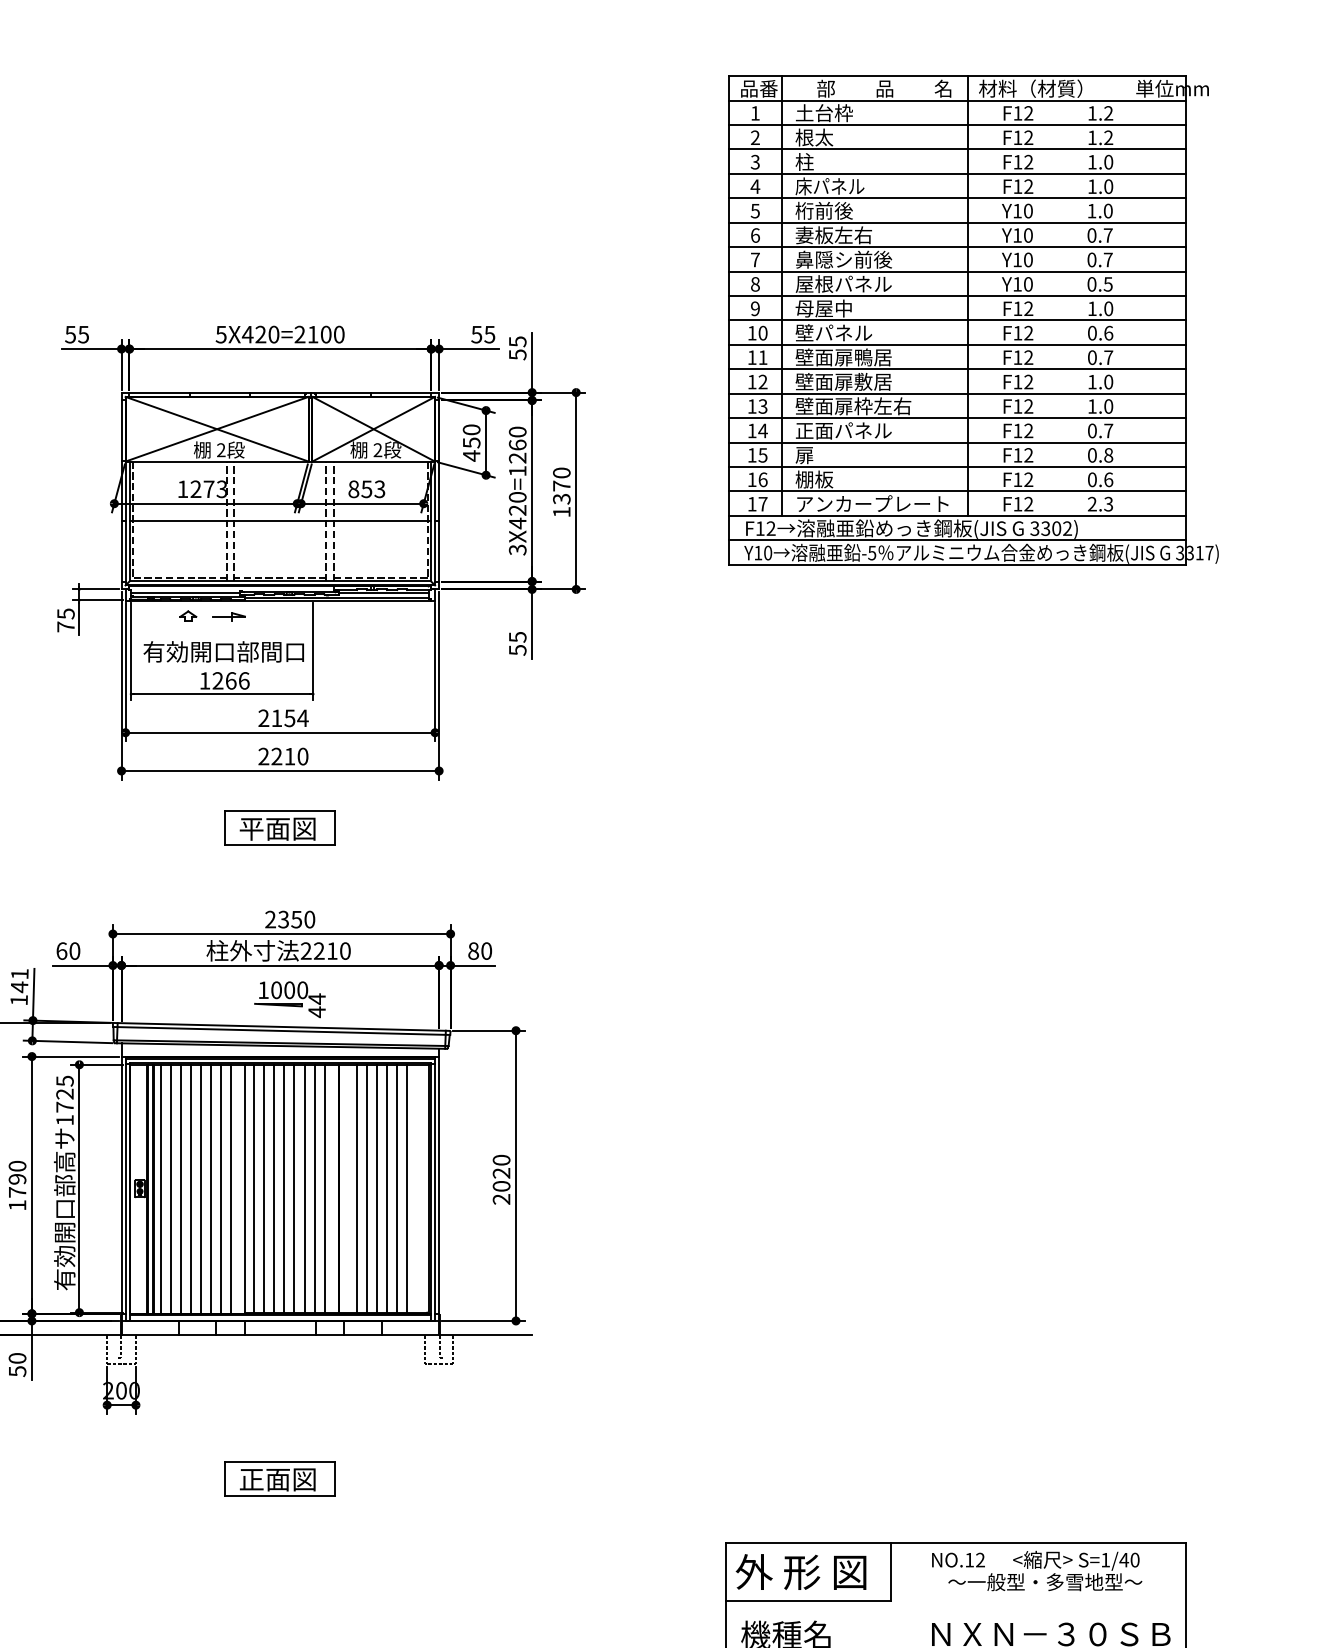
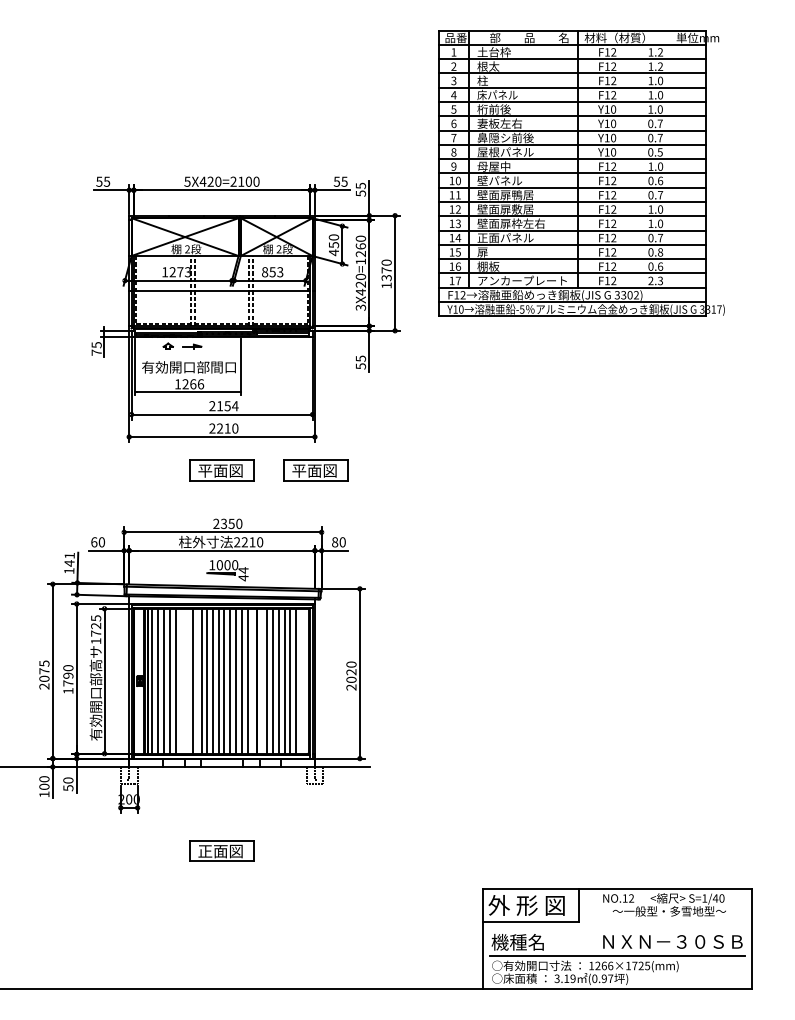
part: (973, 320) -> (581, 173), moved
part: (440, 828) -> (315, 470), added
line: (210, 1189) -> (181, 681), removed
line: (221, 1189) -> (187, 681), removed

